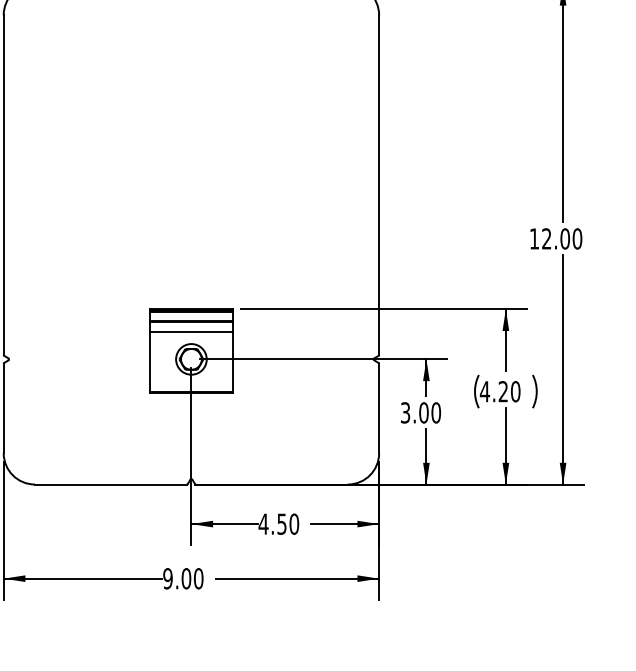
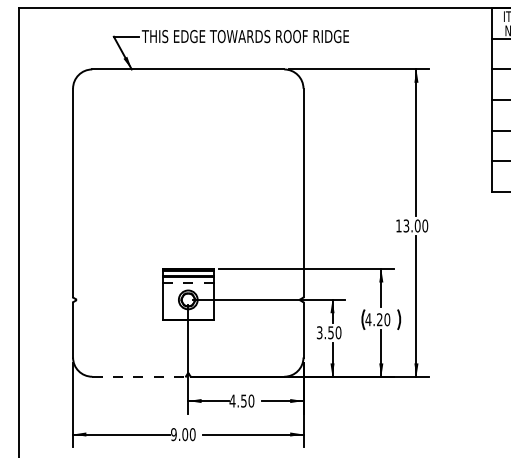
text: (546, 239) -> (406, 226), 12.00 -> 13.00
line: (191, 332) -> (188, 283), solid -> dashed
text: (423, 412) -> (330, 332), 3.00 -> 3.50
line: (110, 484) -> (138, 376), solid -> dashed

